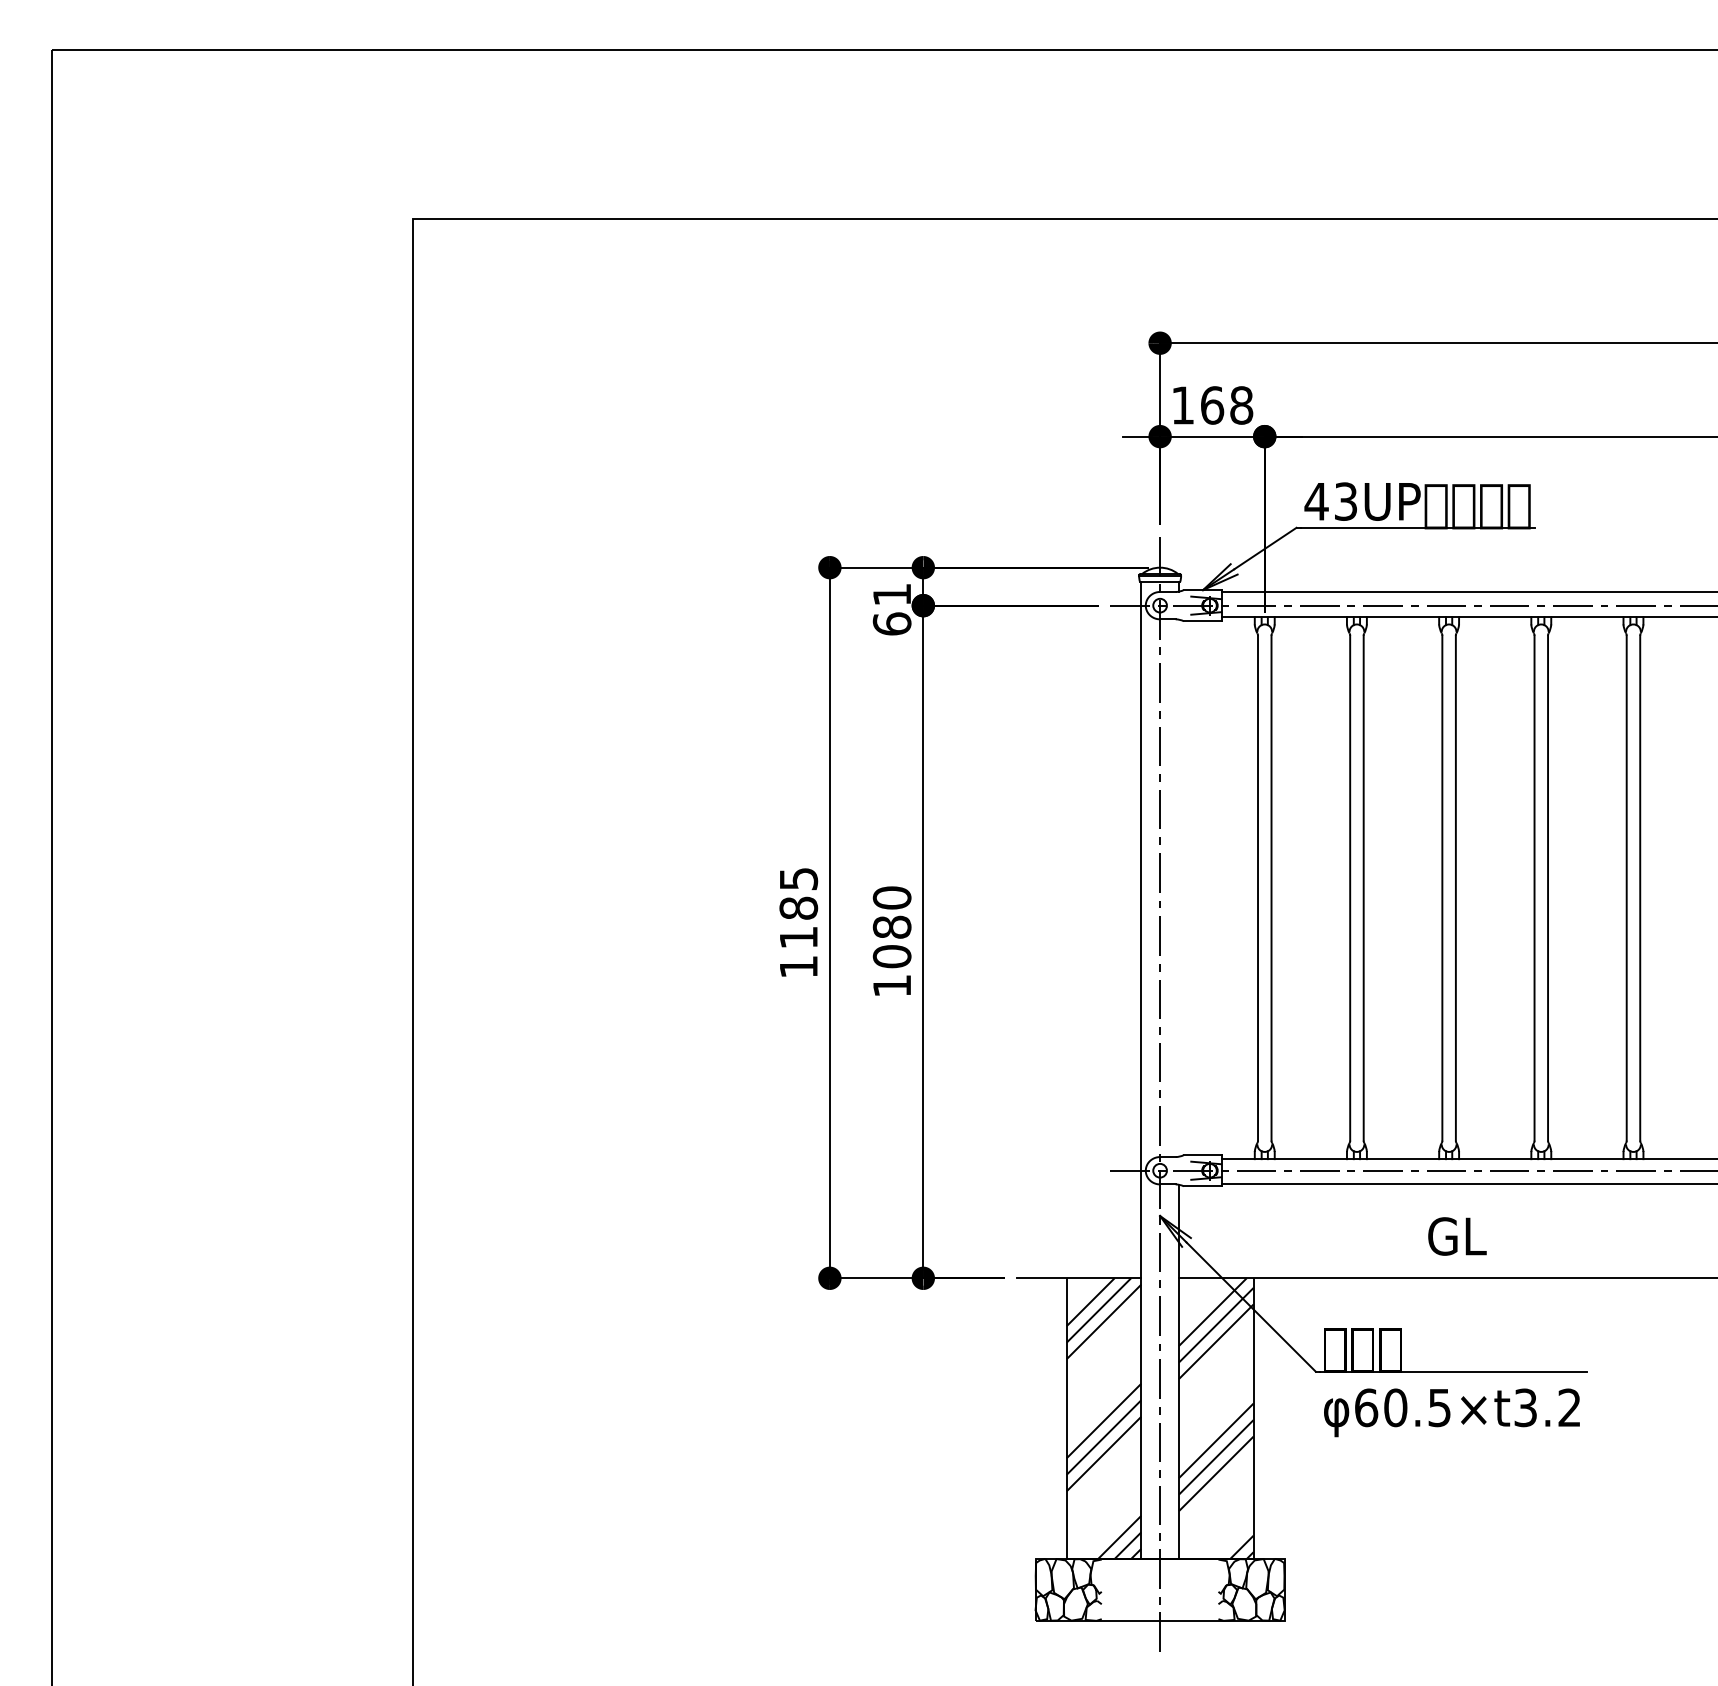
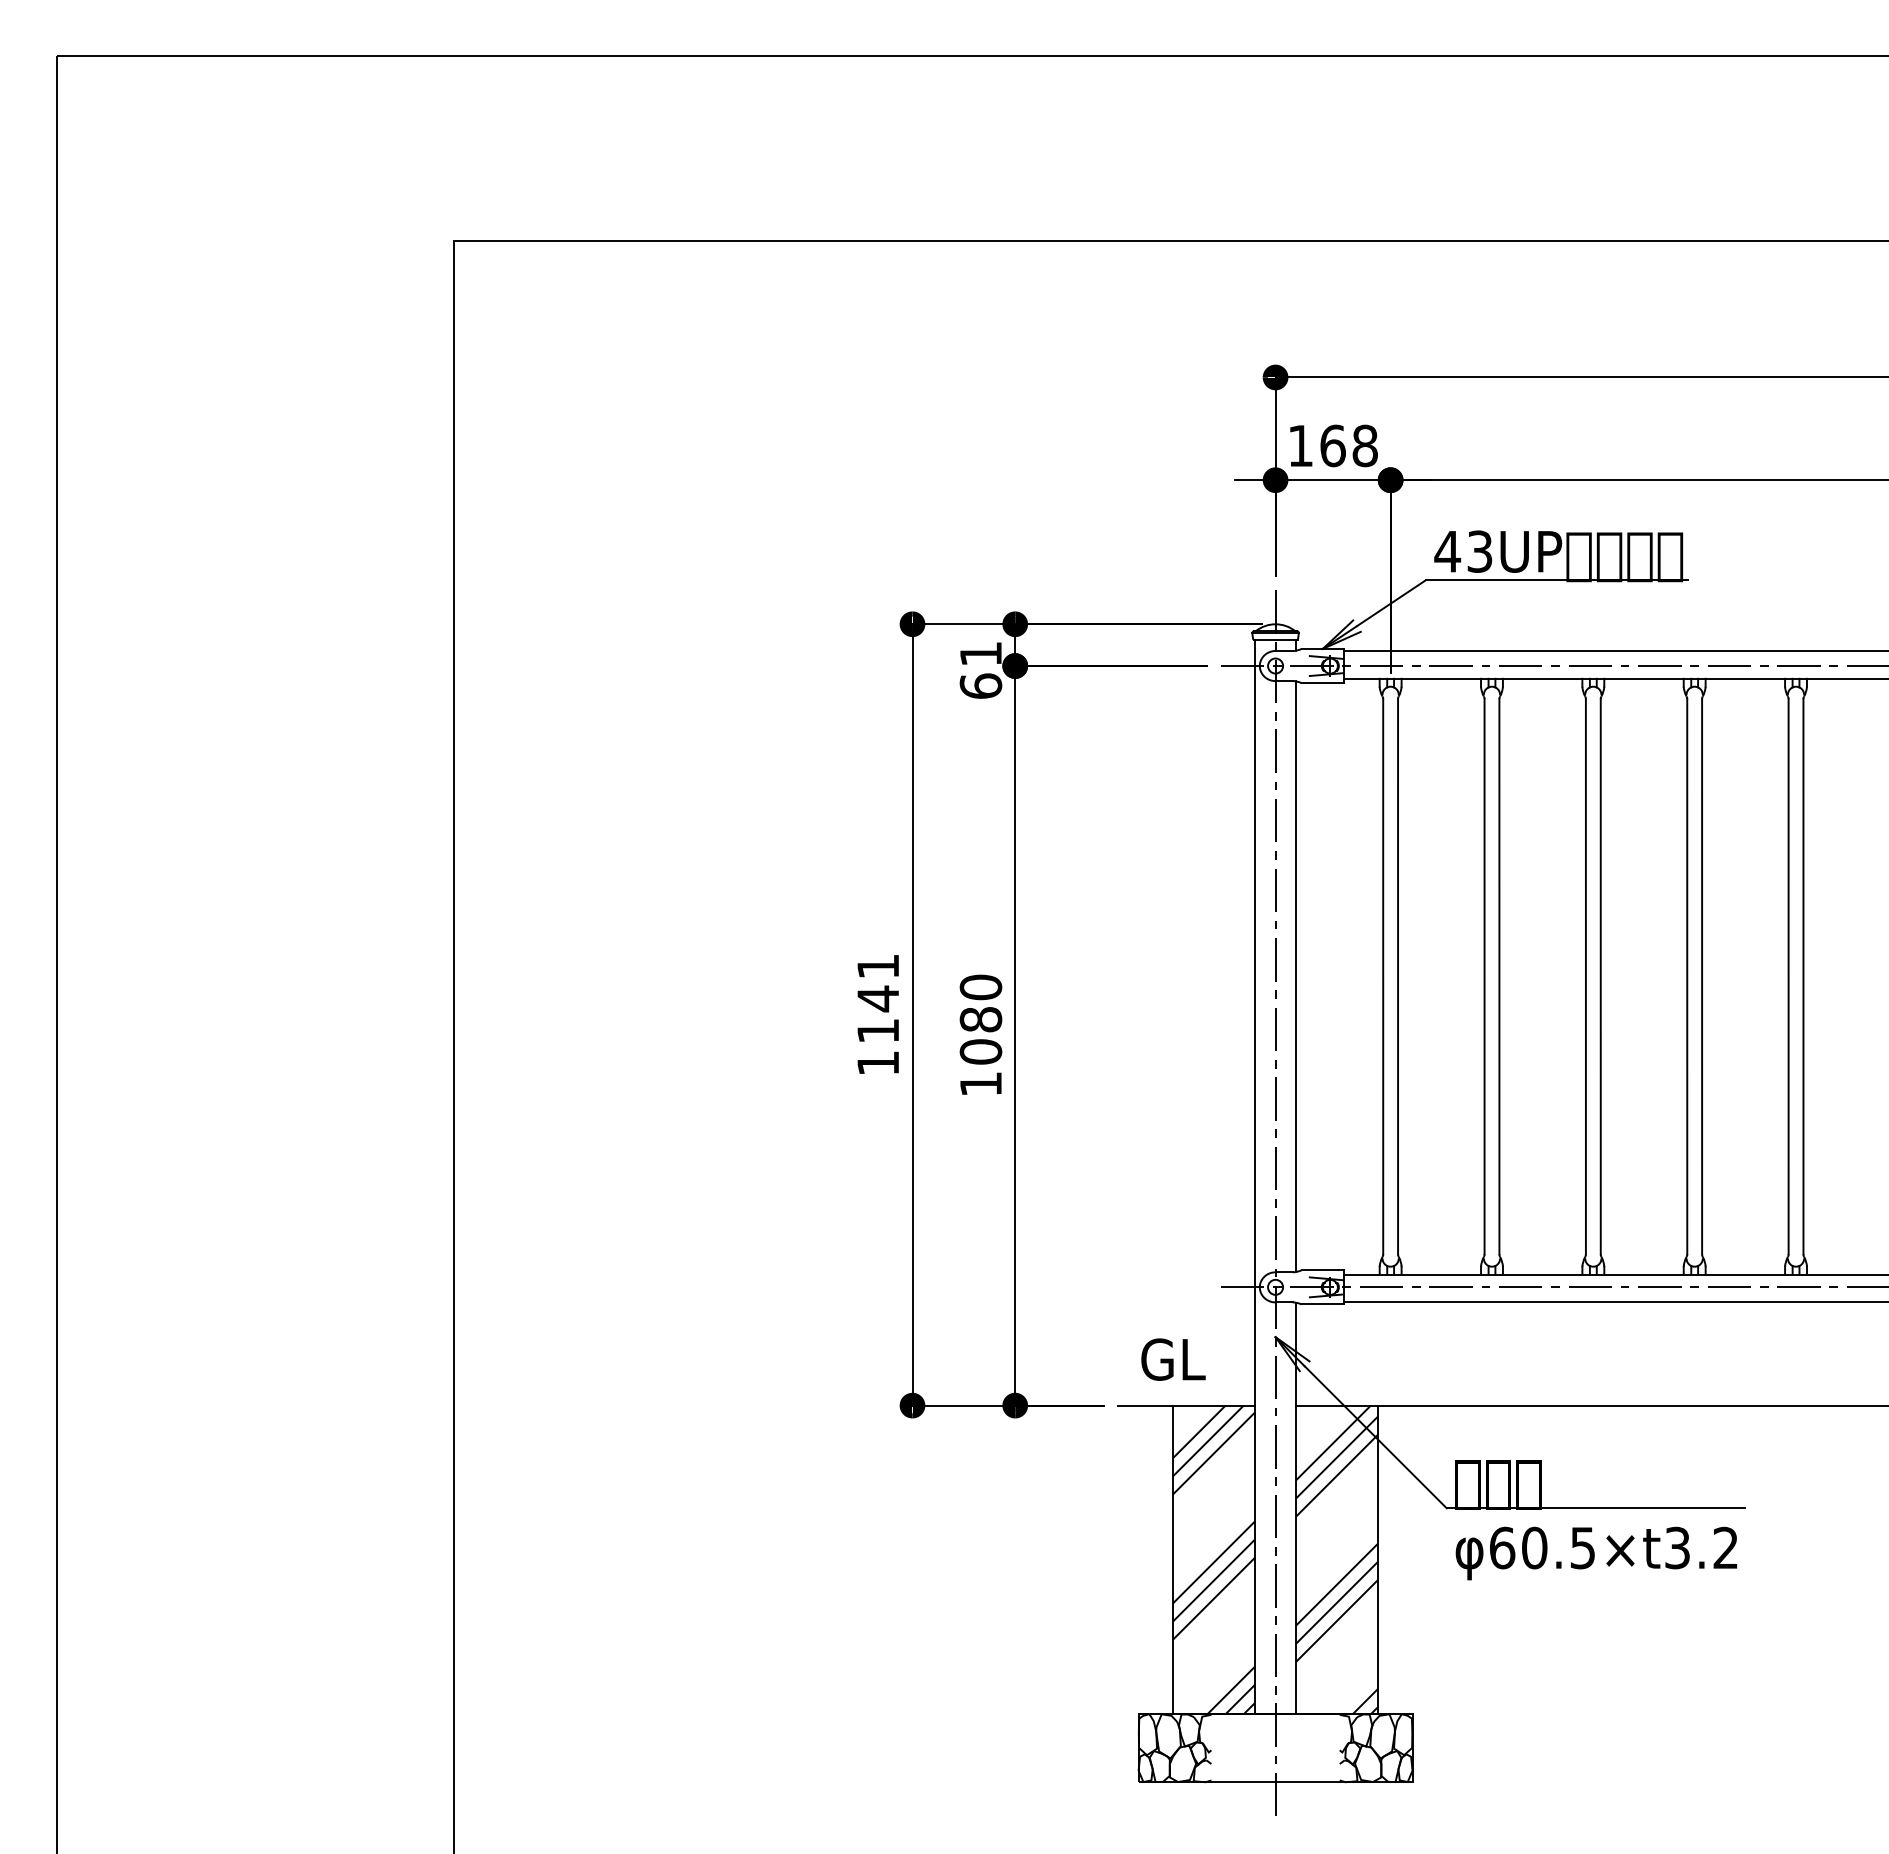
line: (1179, 888) -> (1296, 976), added
text: (798, 894) -> (878, 983), 1185 -> 1141
text: (1457, 1236) -> (1173, 1359), moved

